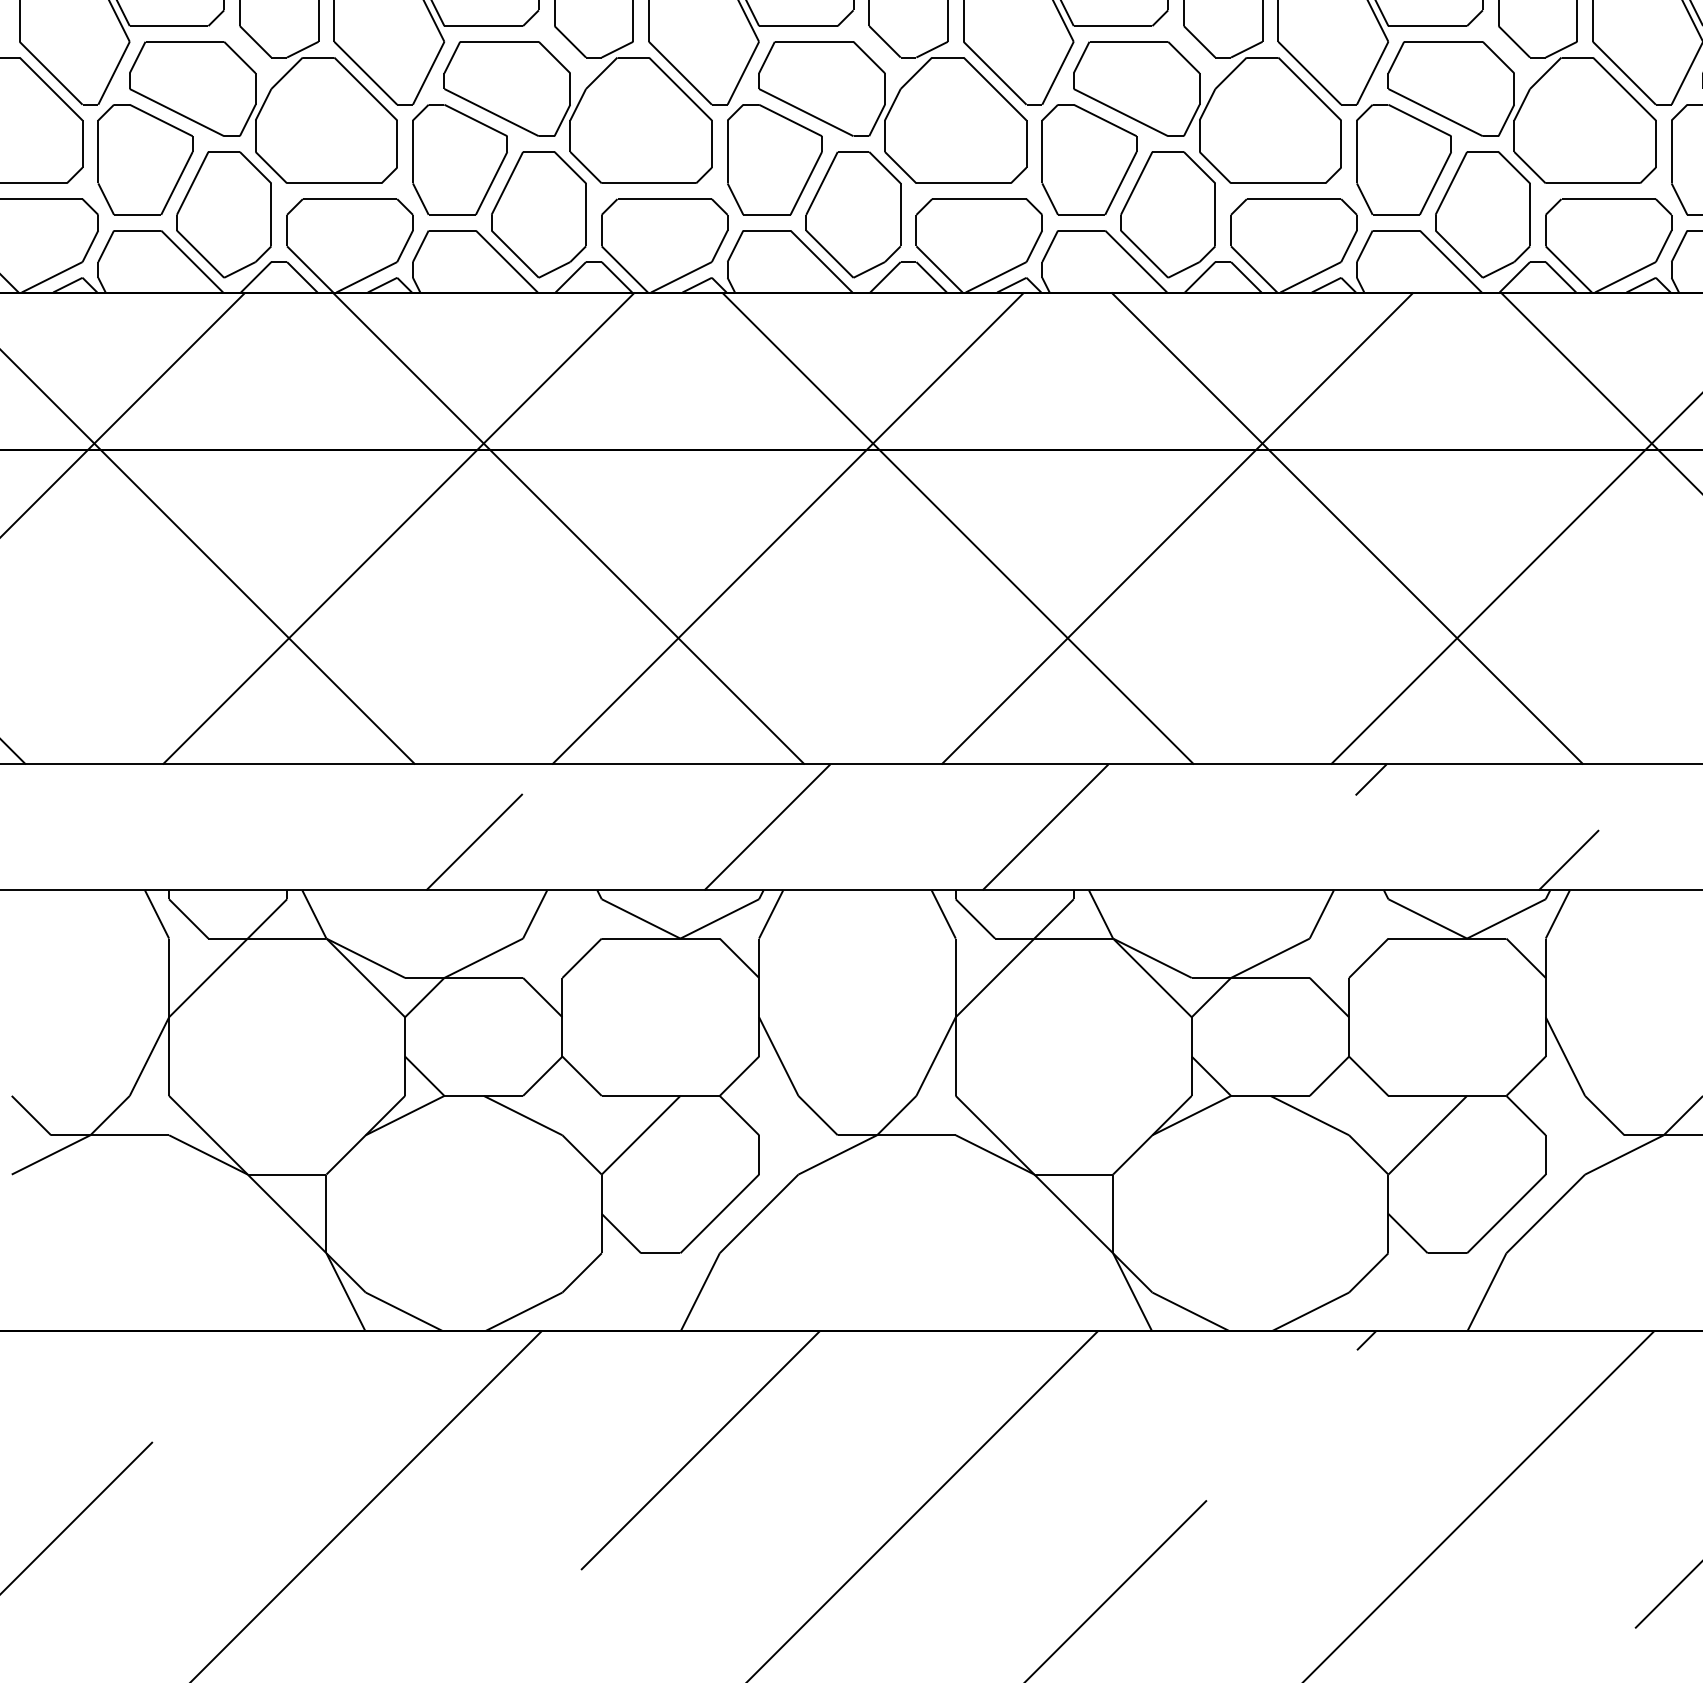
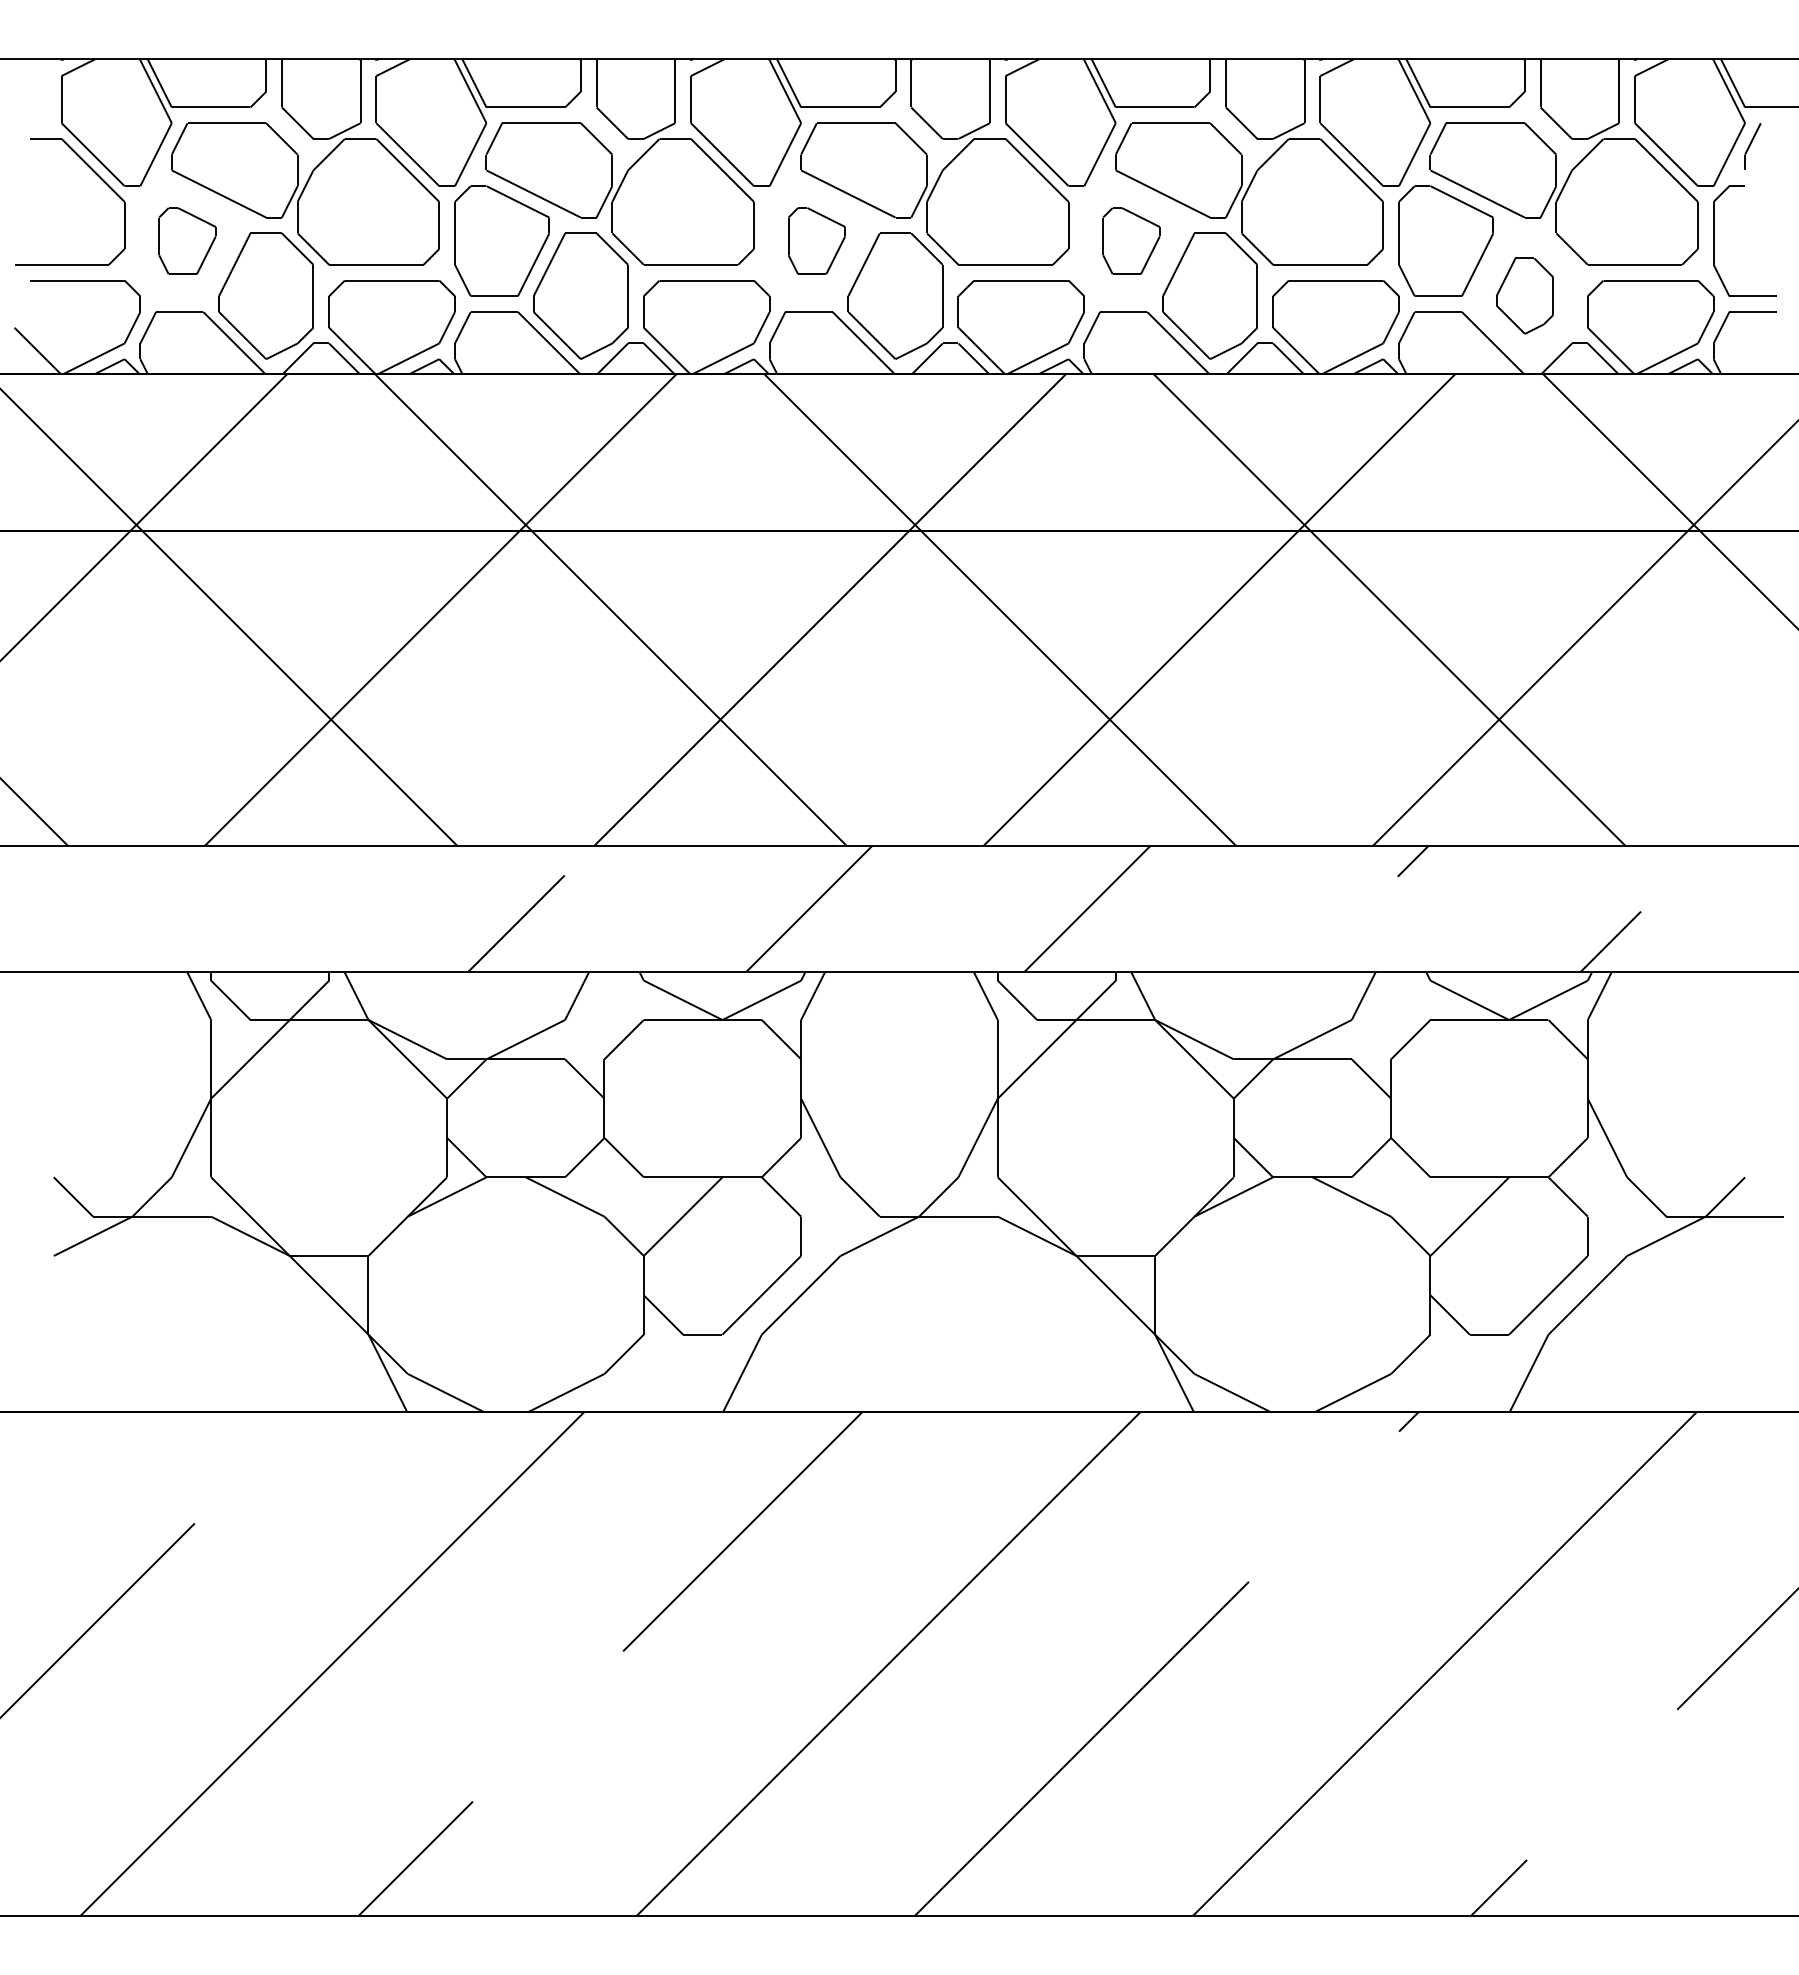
part: (145, 159) -> (187, 240), size x0.6
part: (774, 159) -> (816, 240), size x0.6
part: (1089, 159) -> (1131, 240), size x0.6
part: (1482, 214) -> (1524, 295), size x0.6

